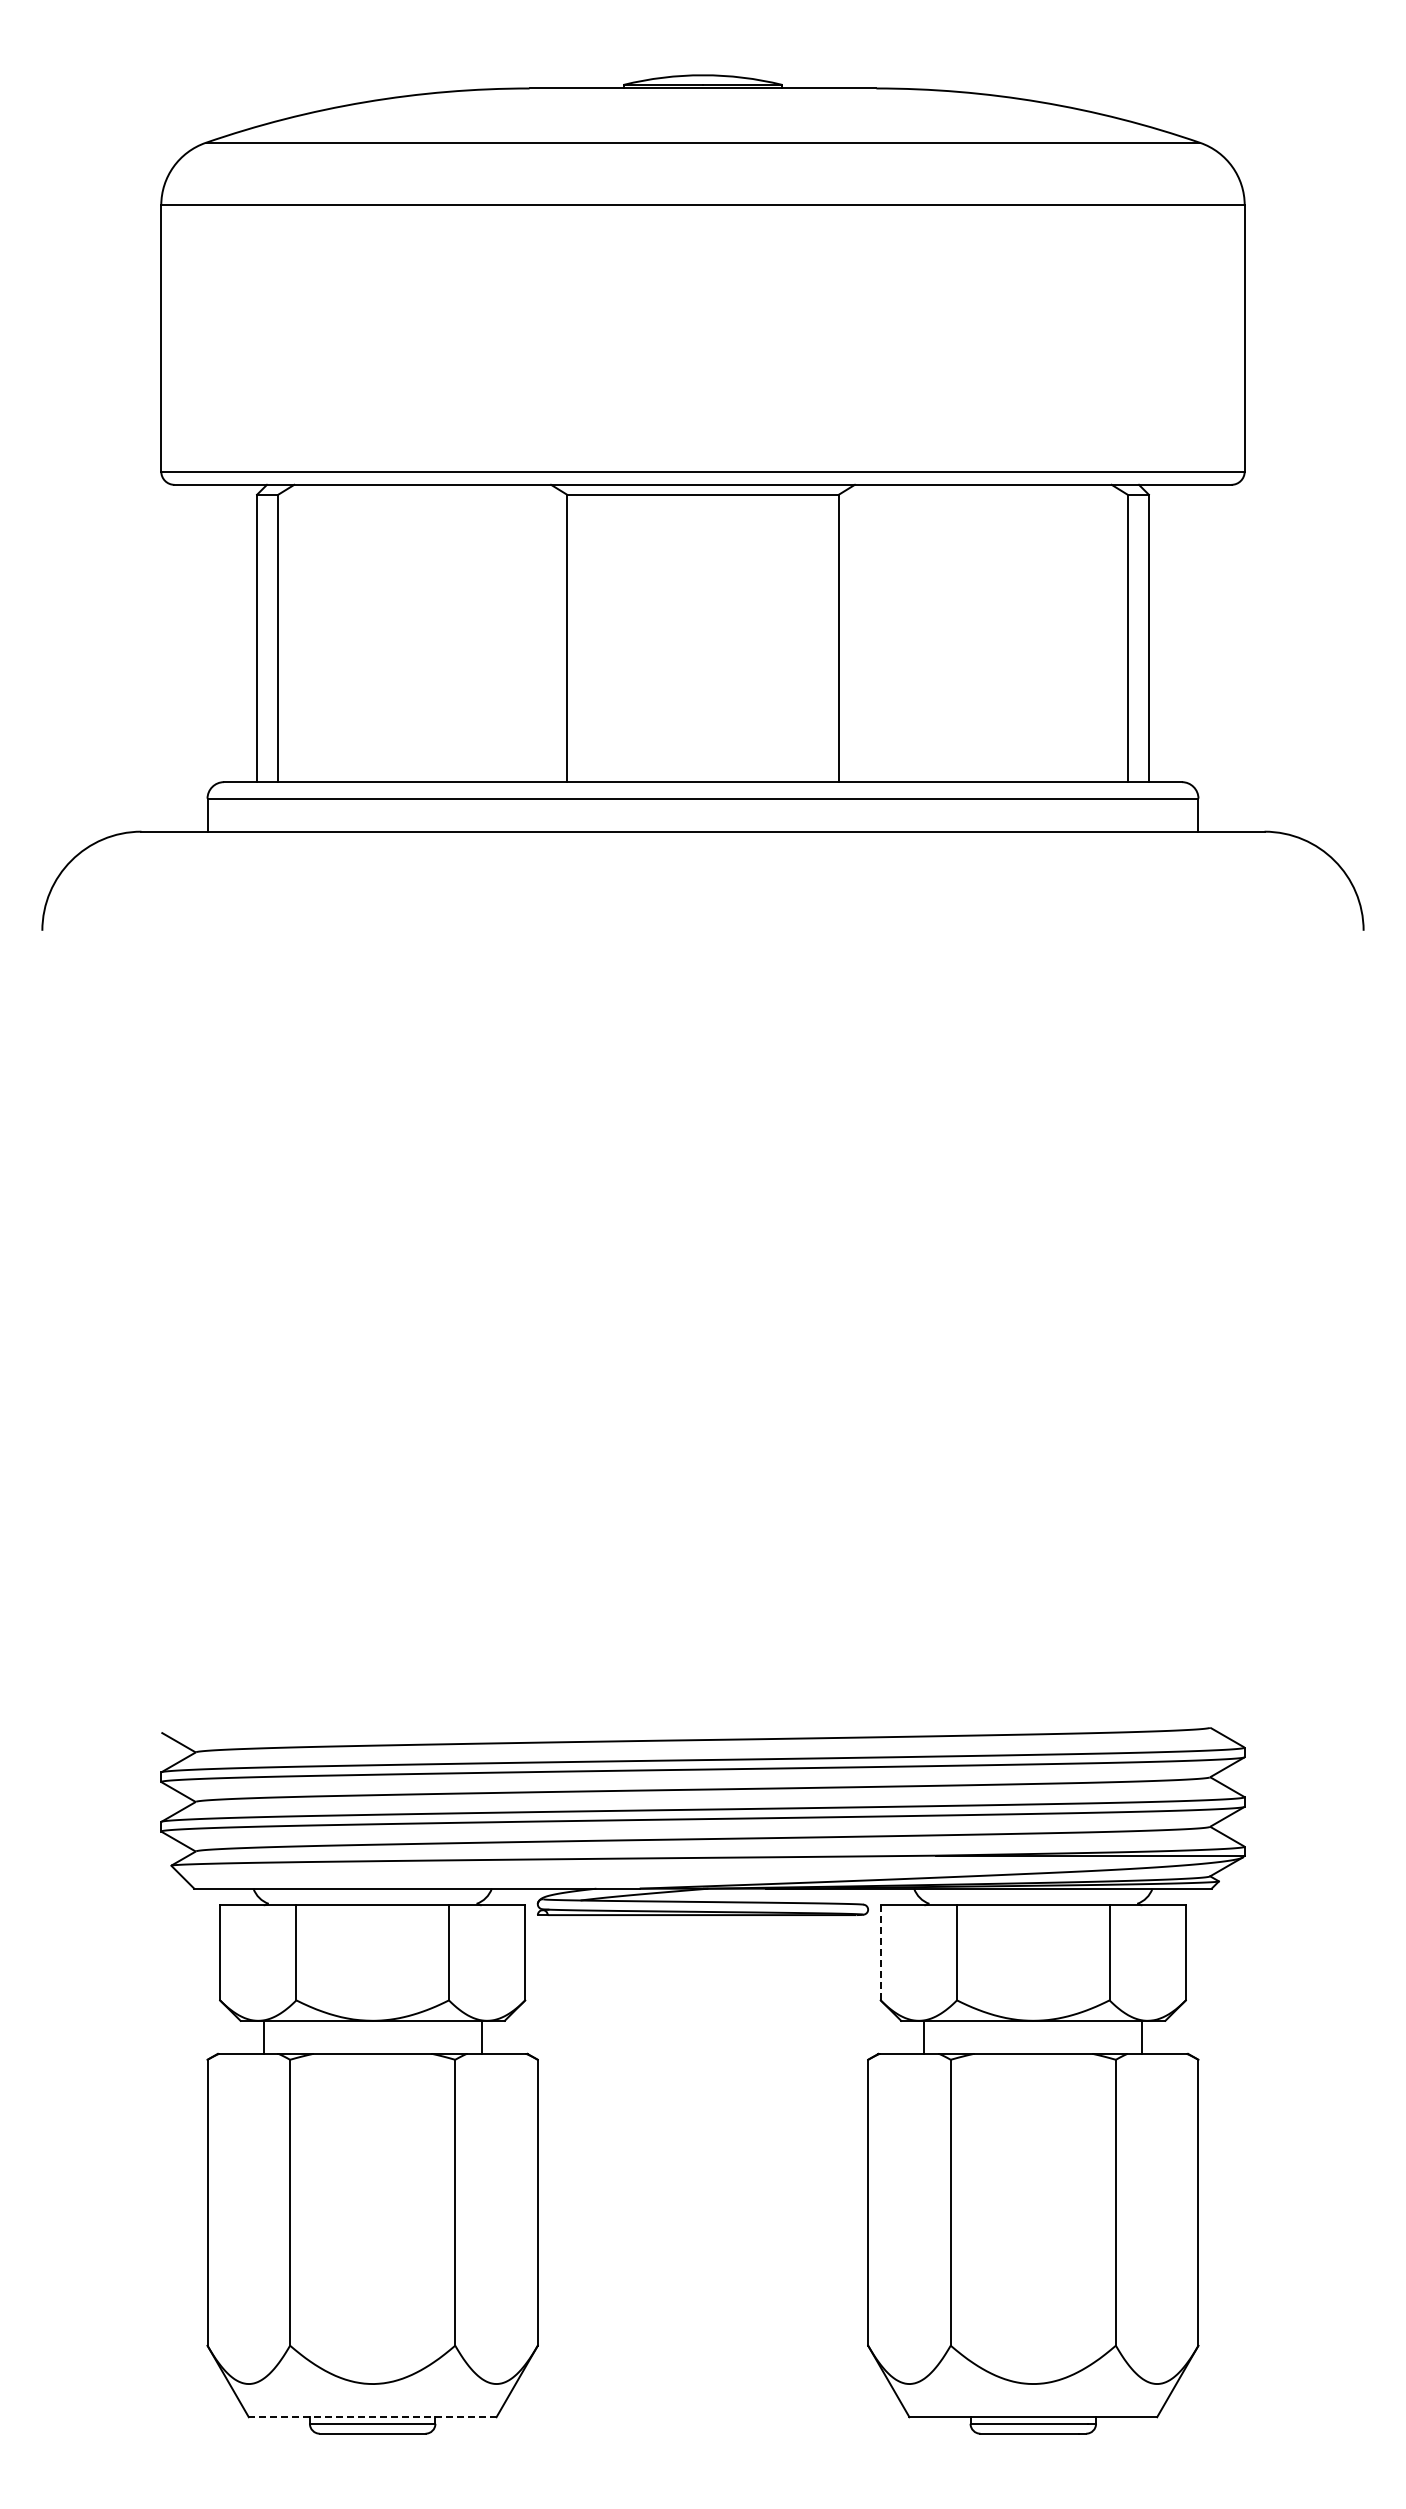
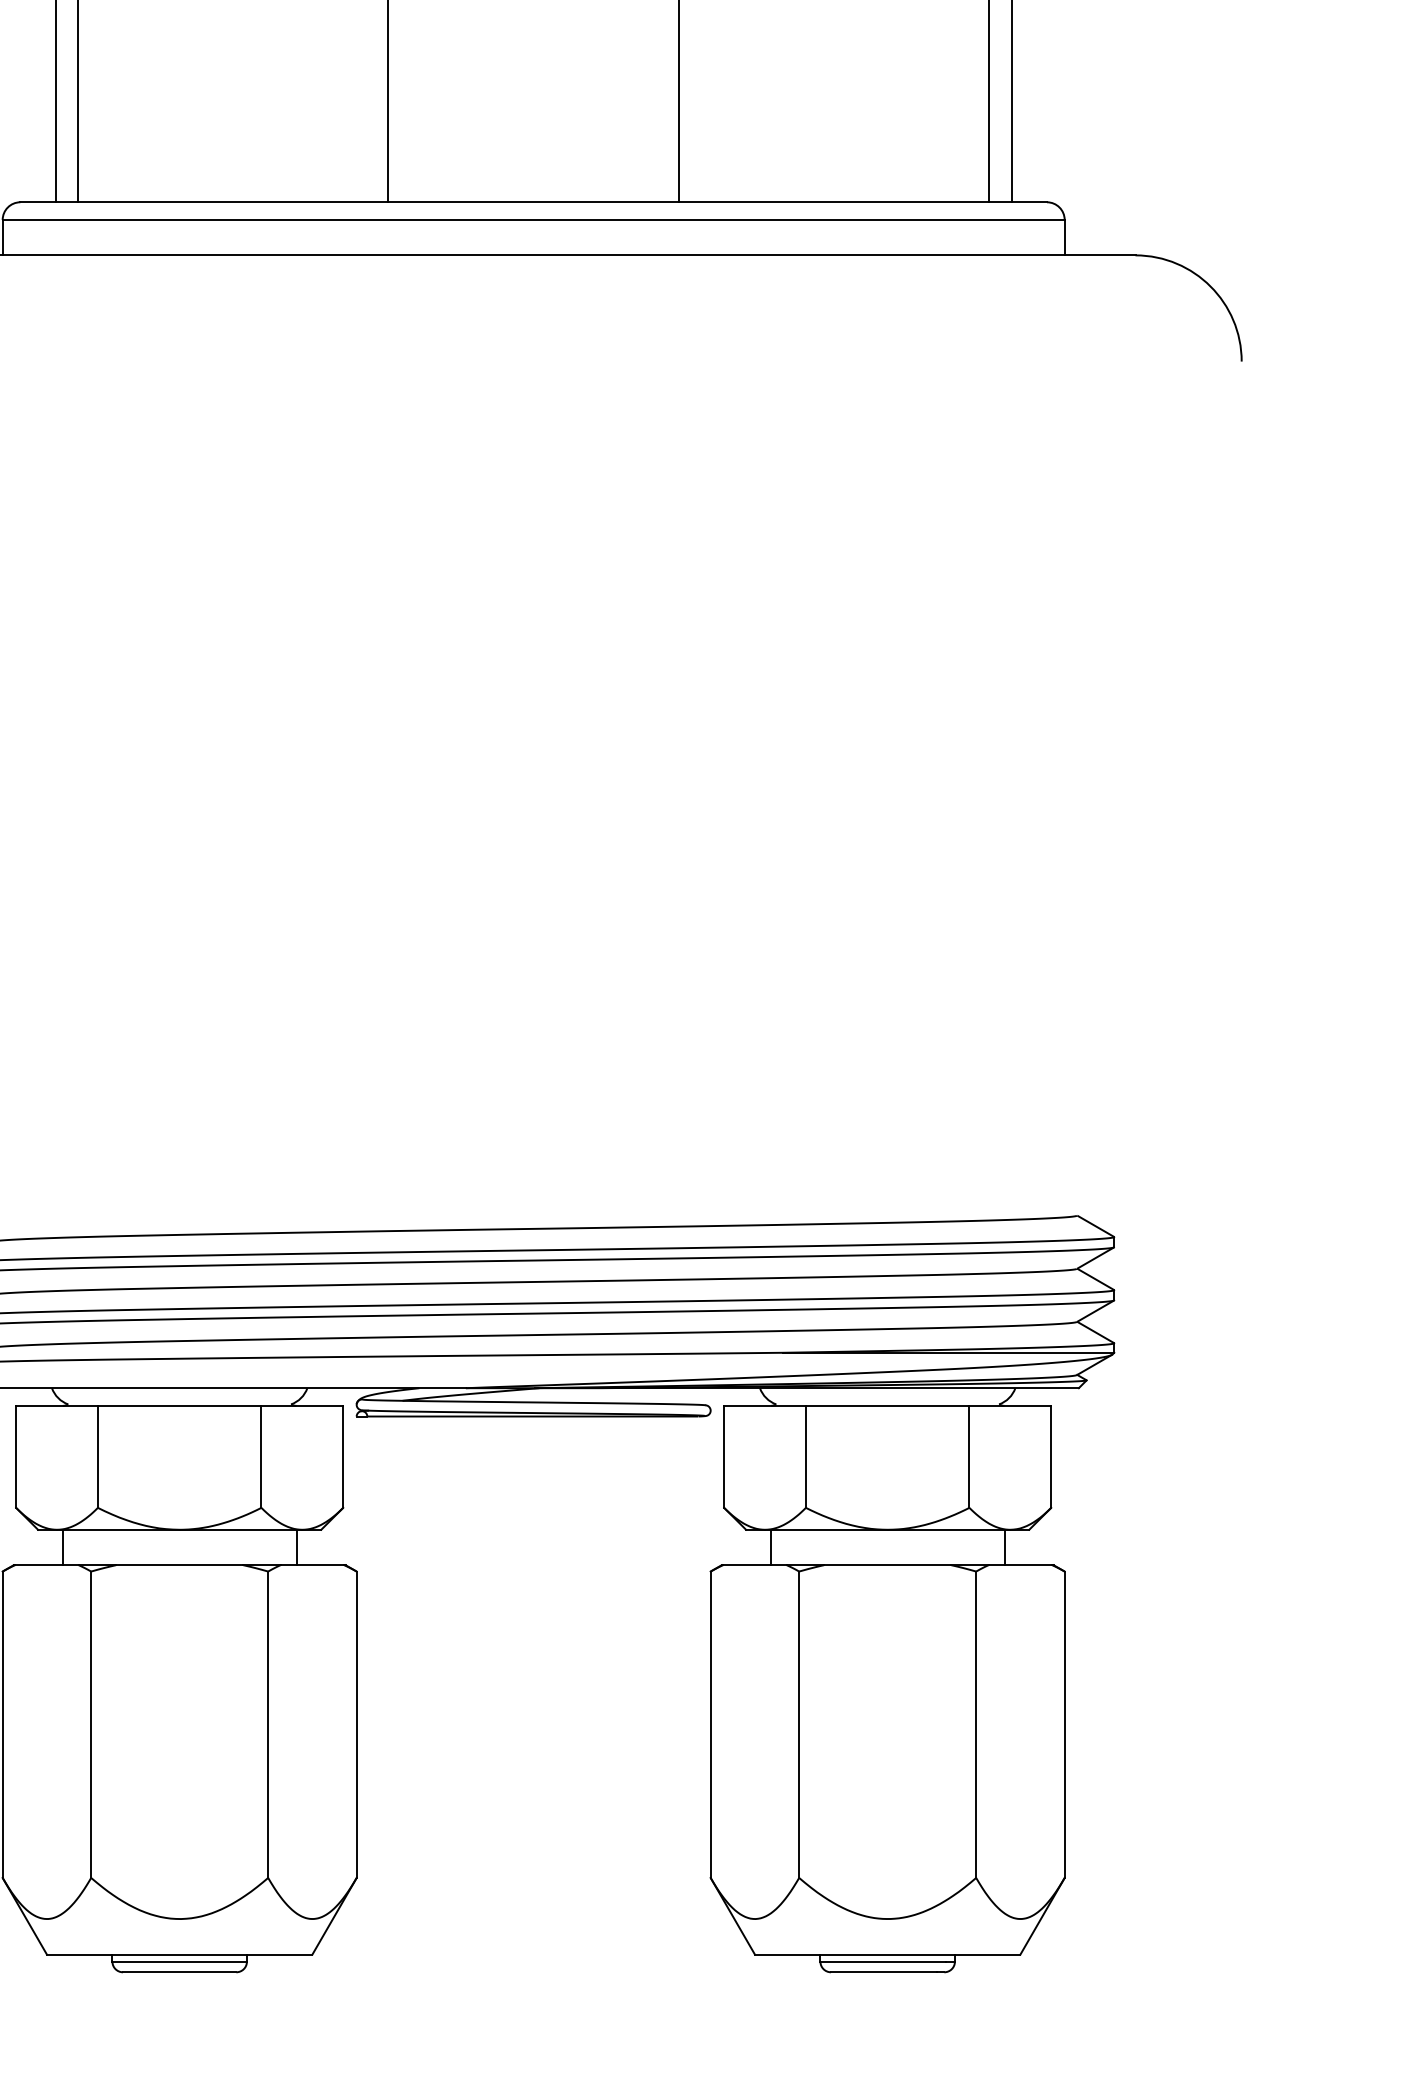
line: (880, 1952) -> (723, 1456), dashed -> solid
line: (372, 2417) -> (179, 1954), dashed -> solid

